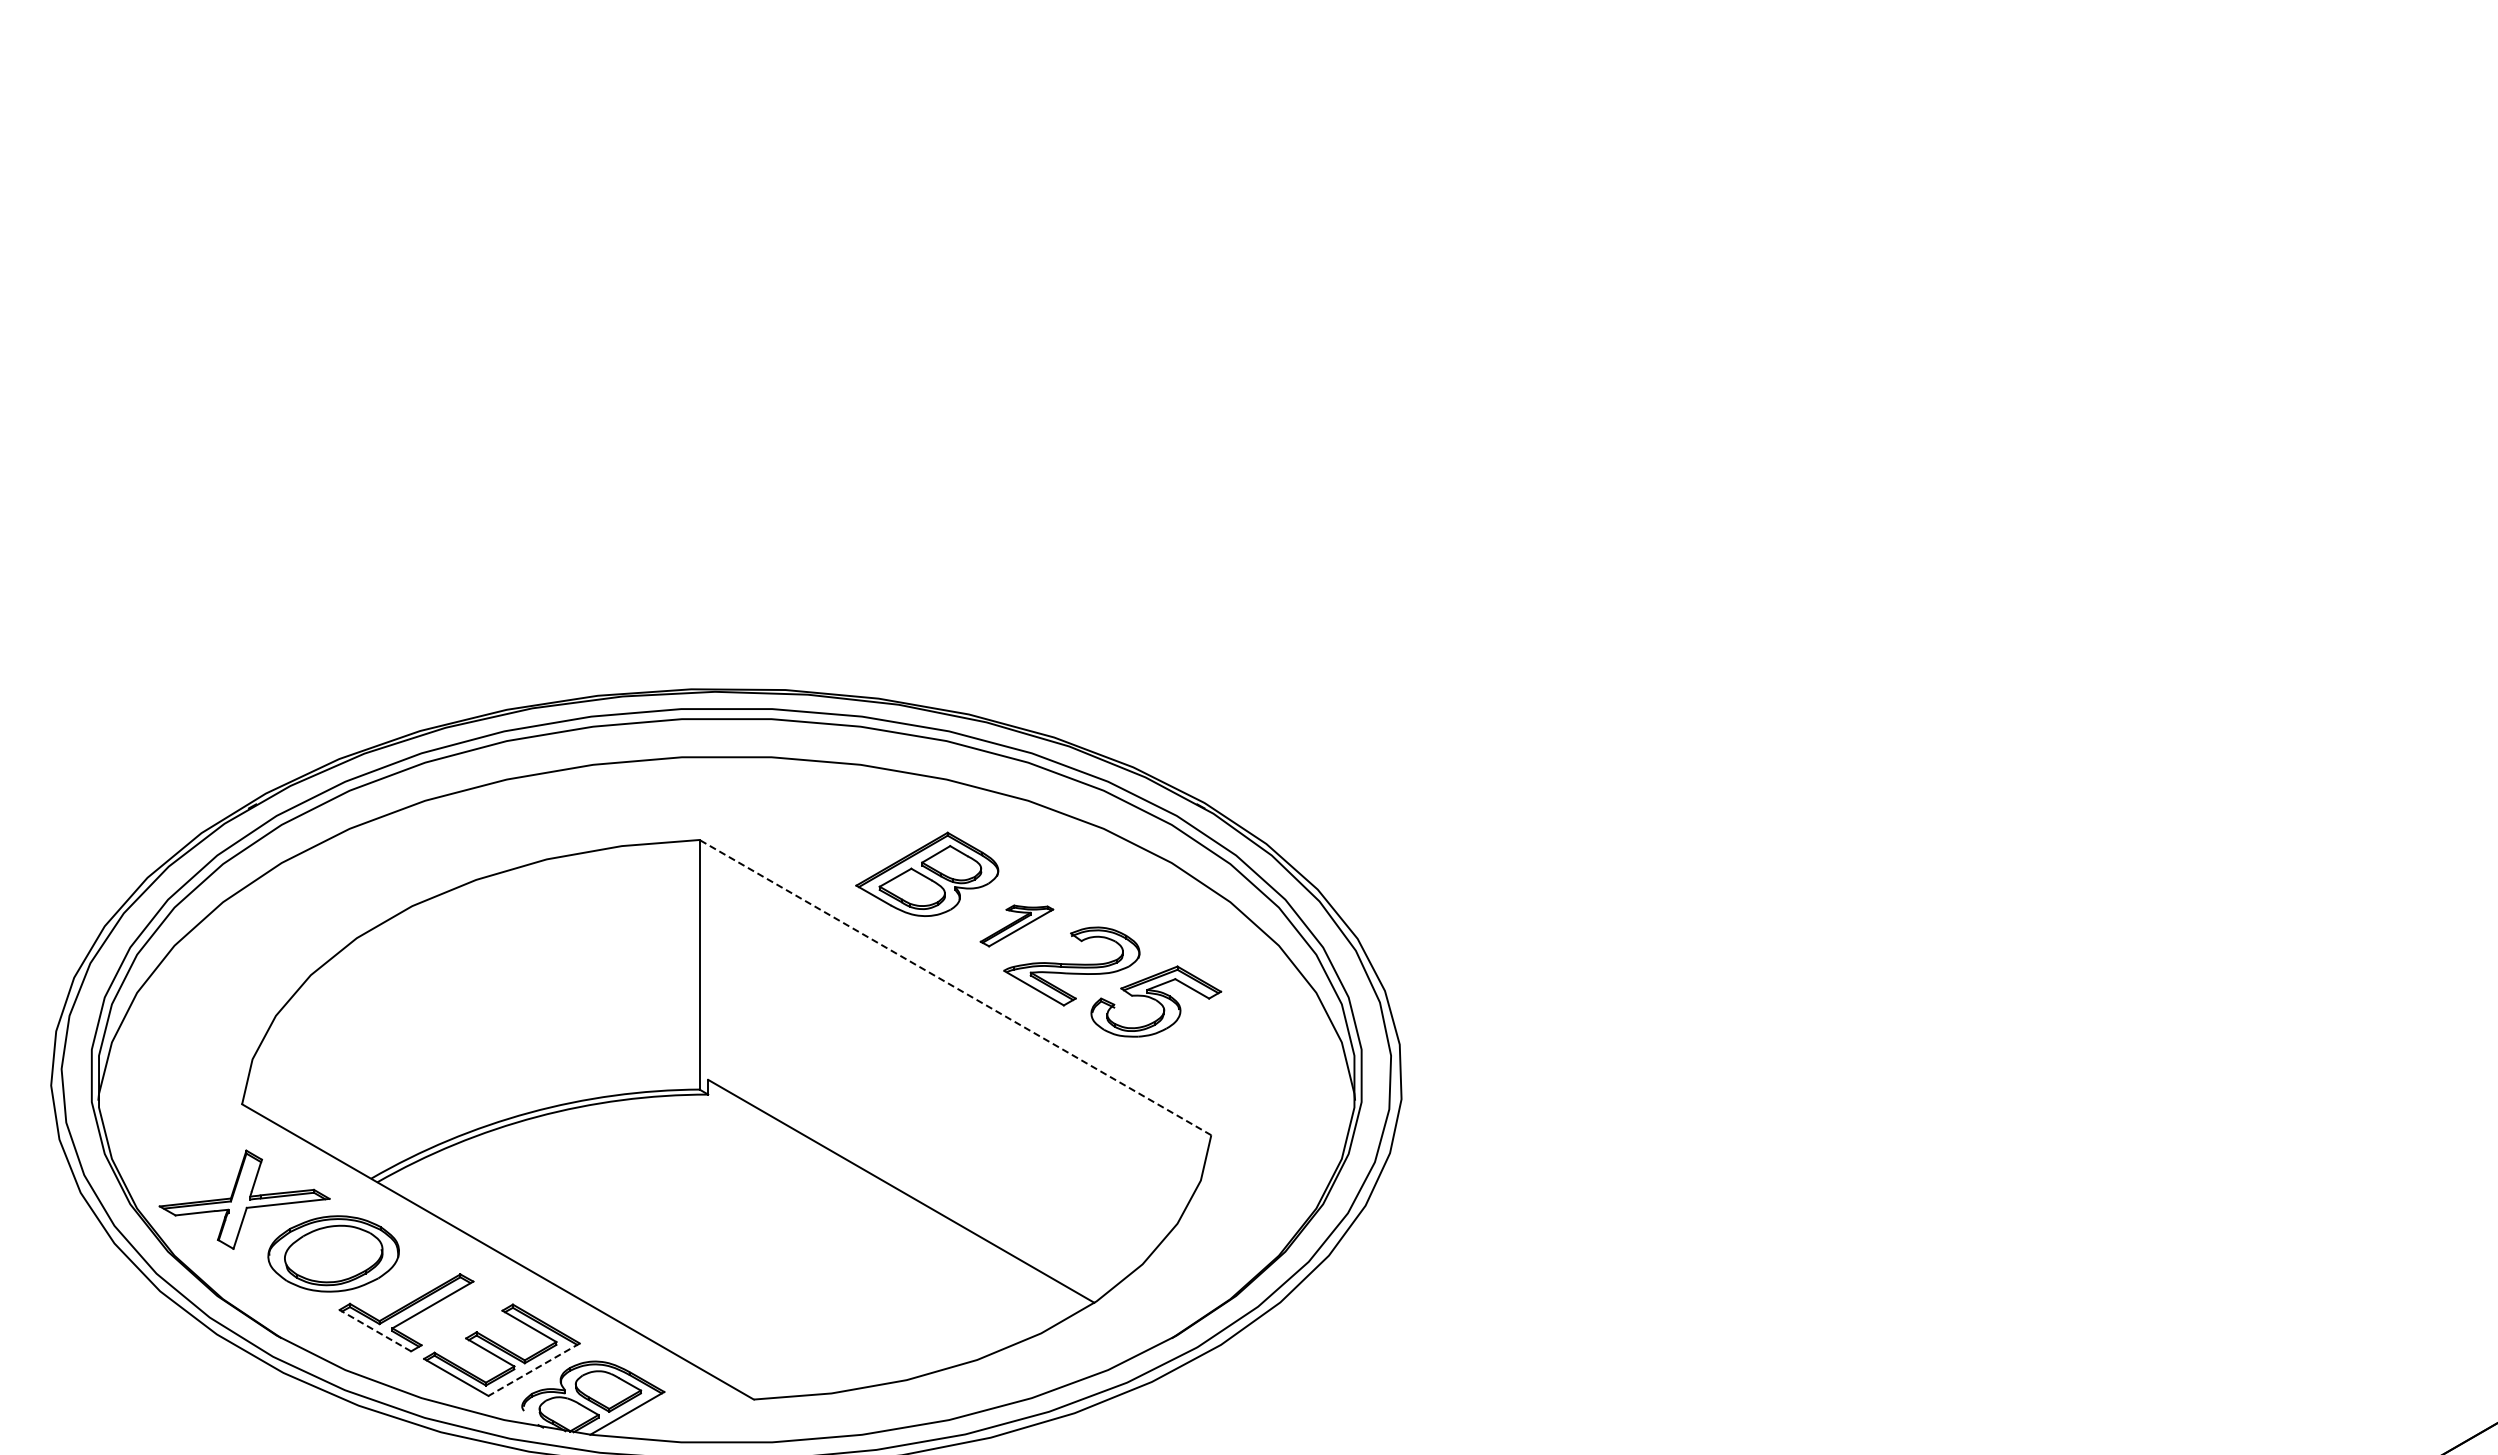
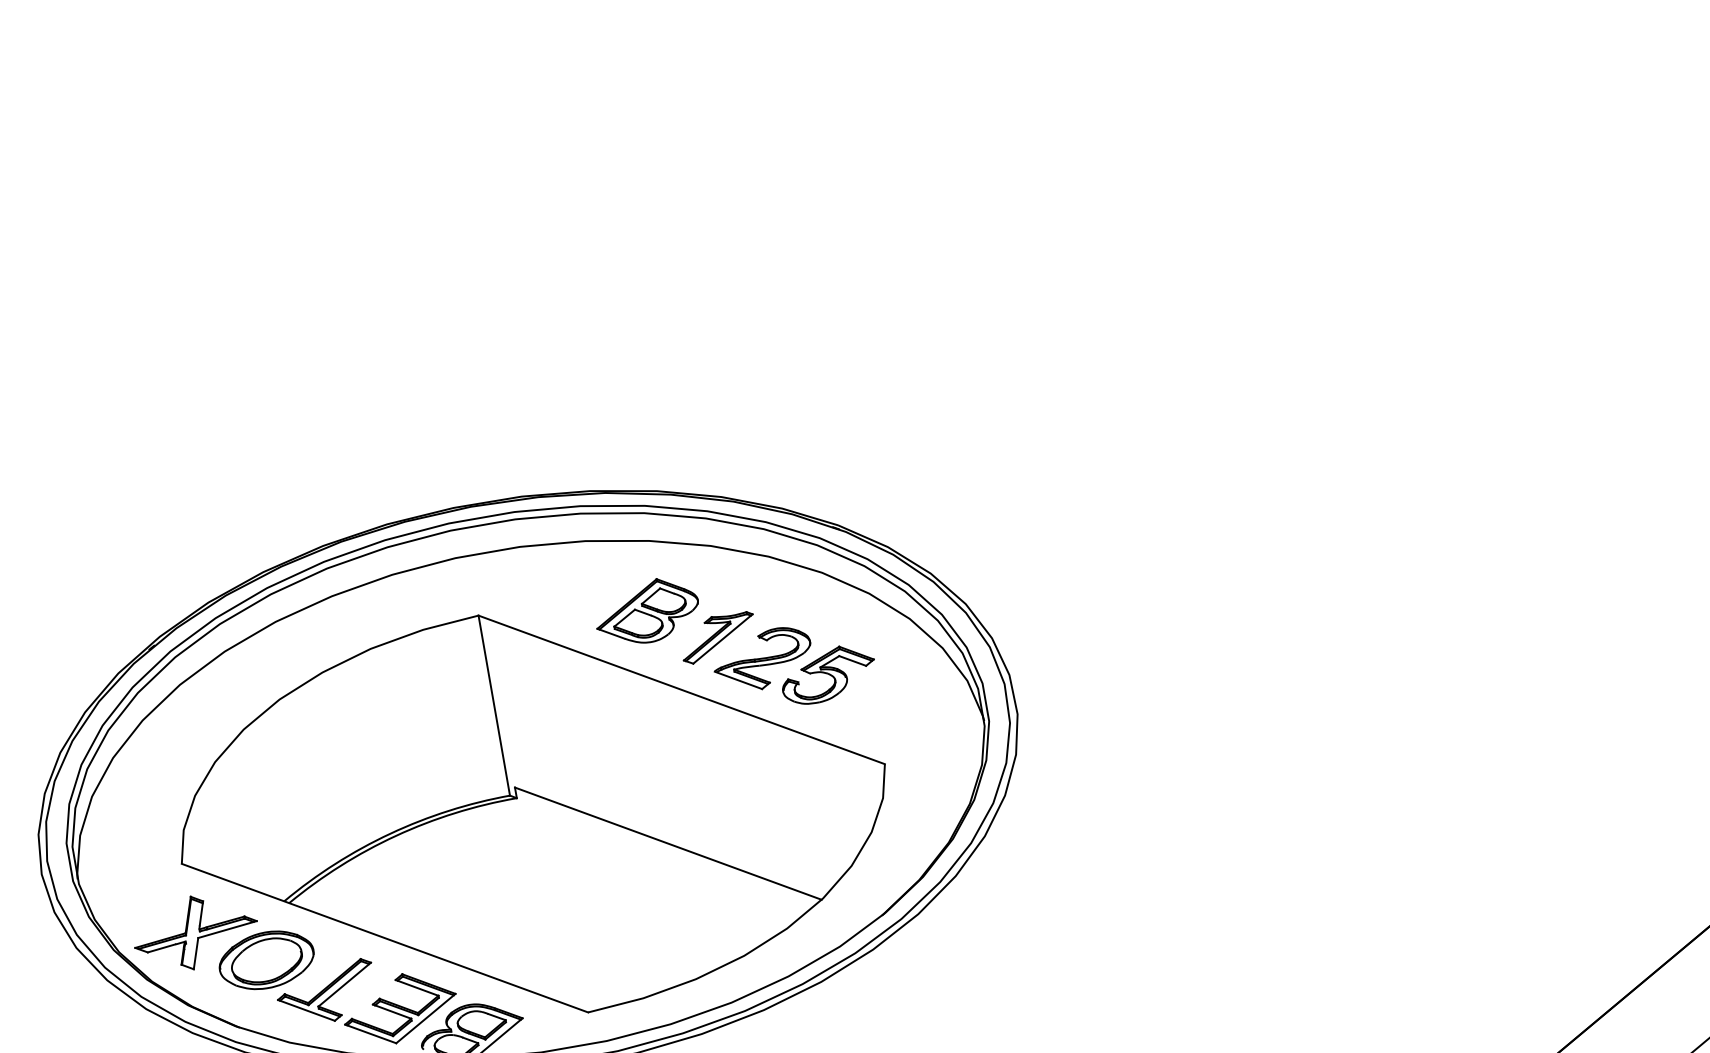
part: (1016, 925) -> (717, 637), size x1.43
line: (955, 987) -> (681, 689), dashed -> solid
line: (374, 1330) -> (305, 1010), dashed -> solid
line: (534, 1369) -> (426, 1018), dashed -> solid

